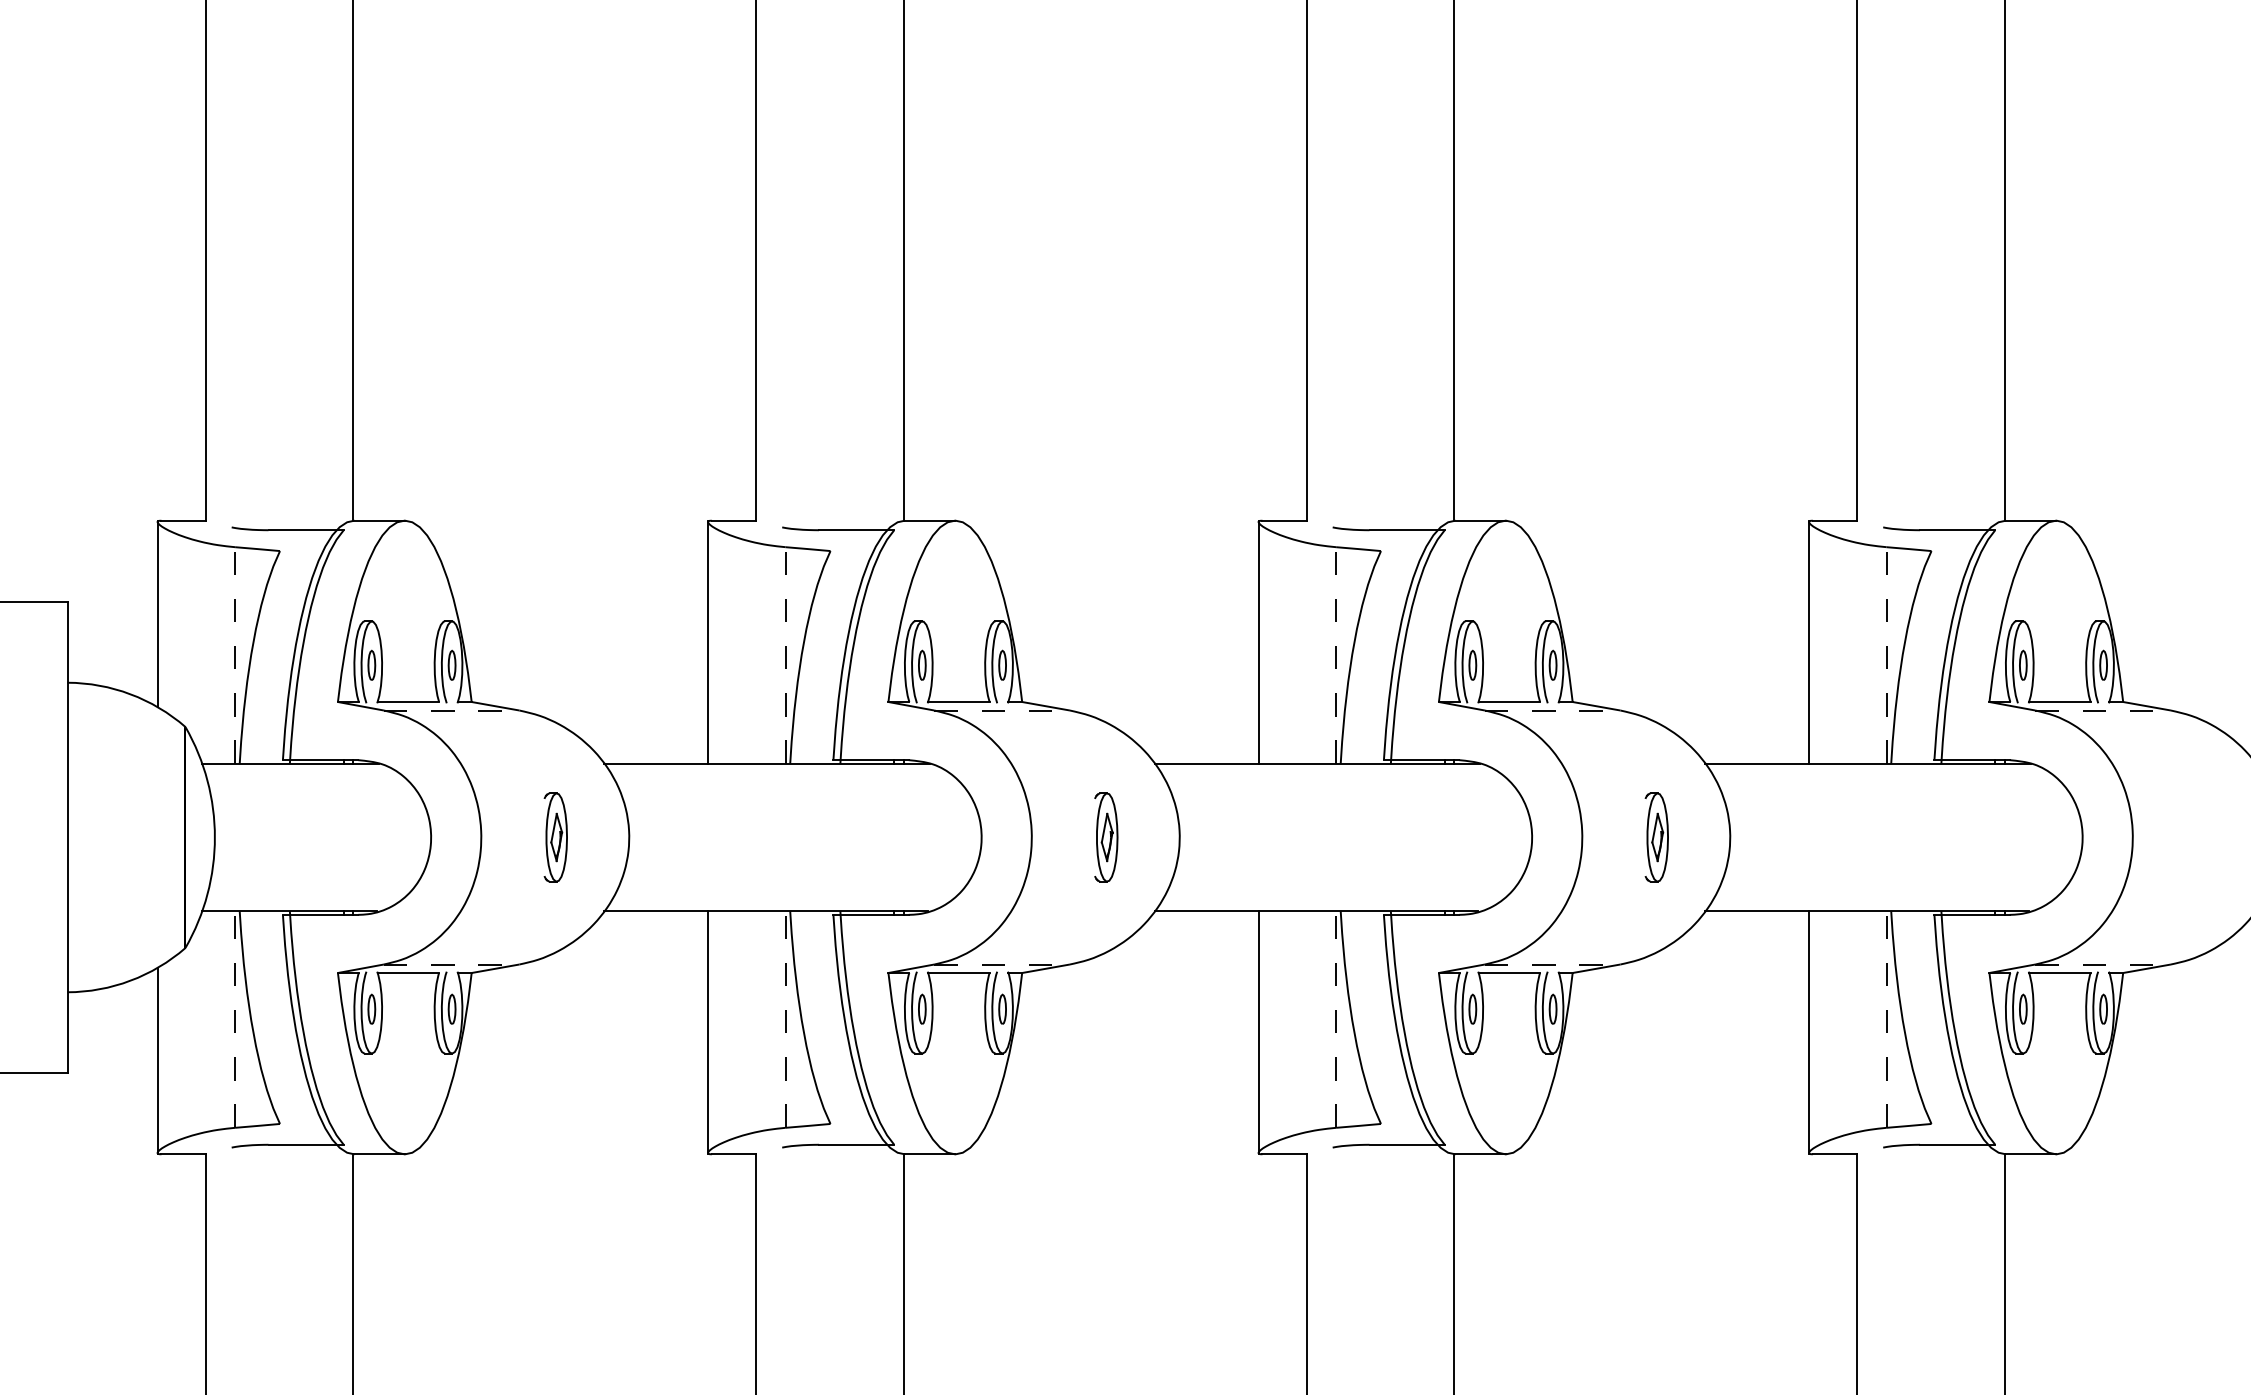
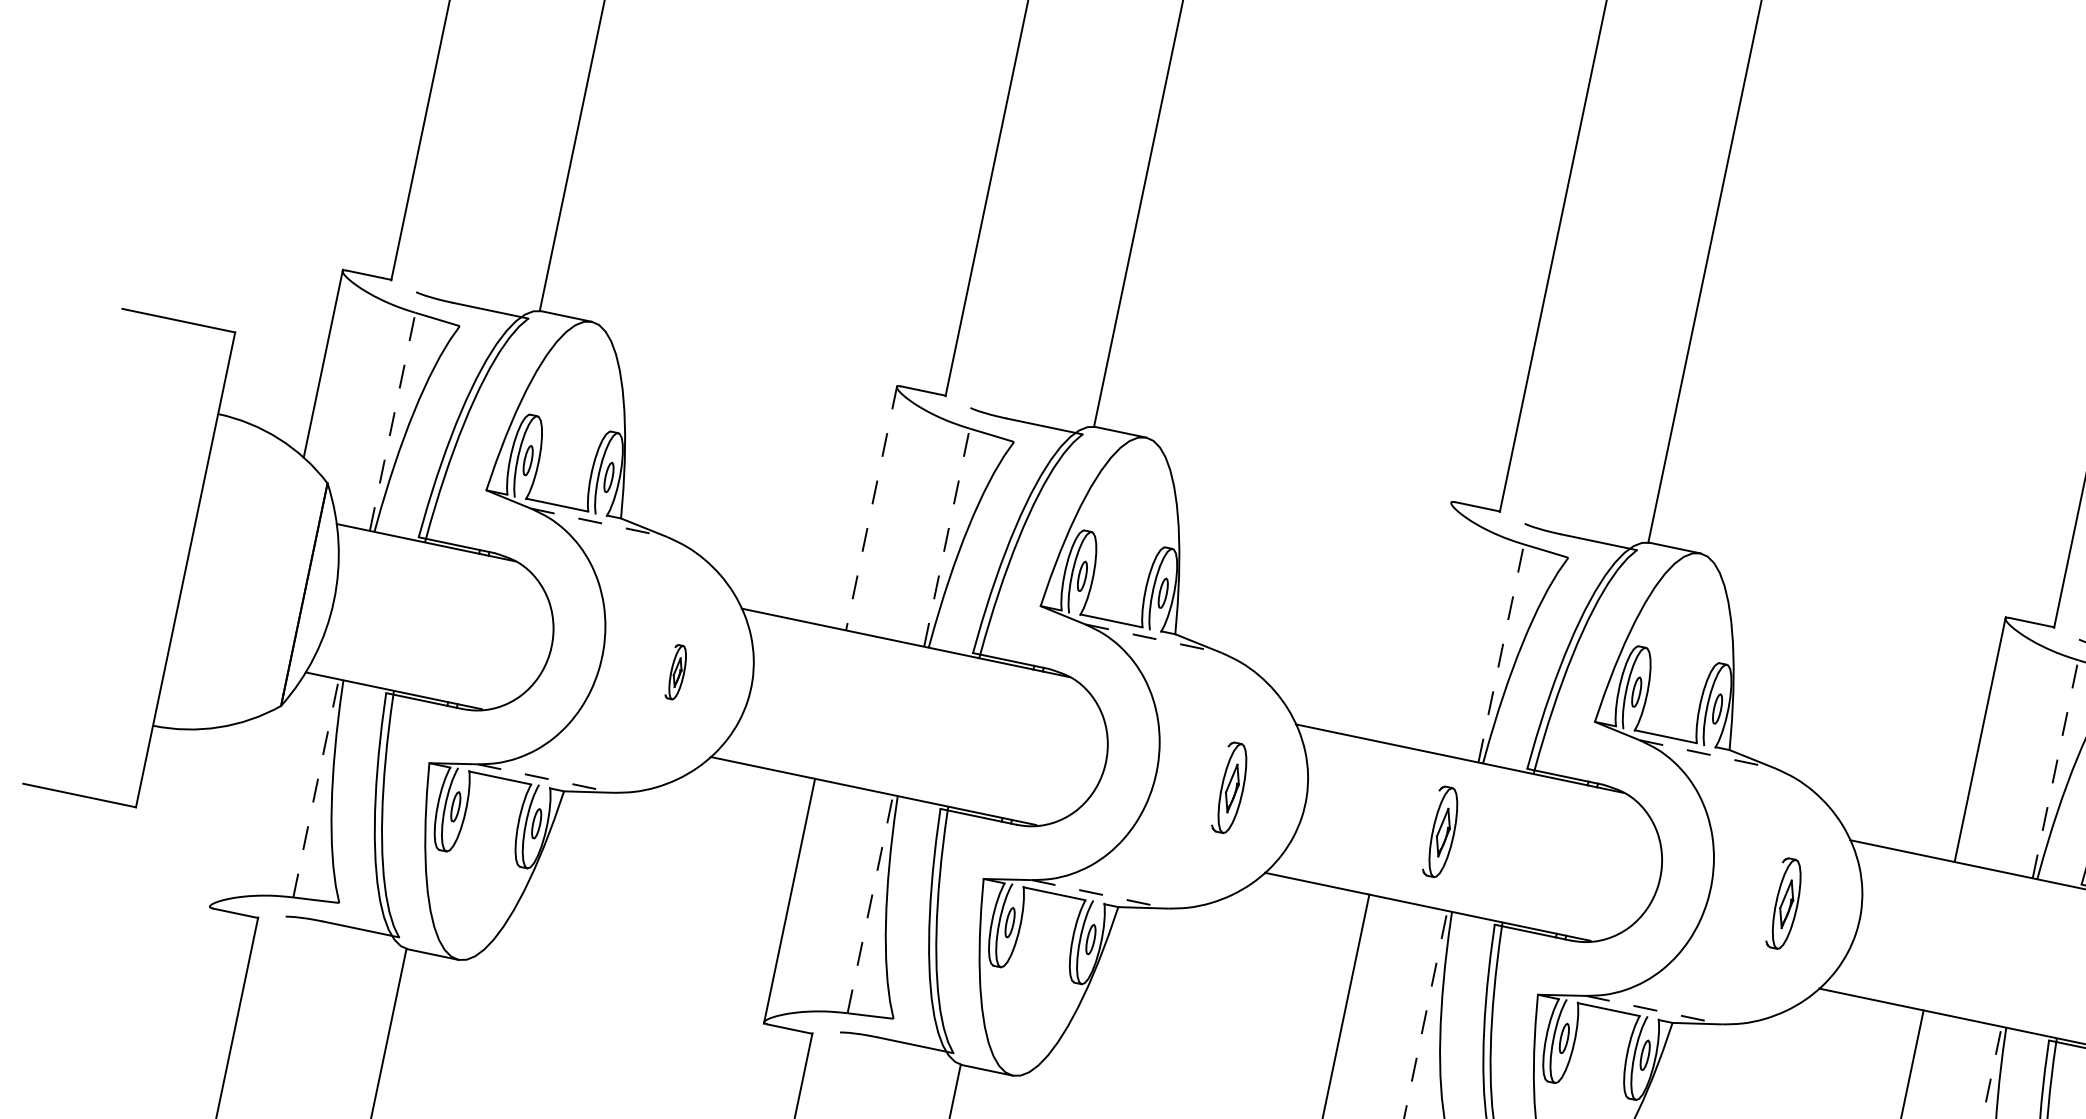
line: (1258, 641) -> (1425, 623), removed
line: (708, 642) -> (871, 508), solid -> dashed
part: (555, 837) -> (676, 672), size x0.6
part: (1315, 837) -> (1442, 832), added
line: (157, 1060) -> (229, 813), removed

